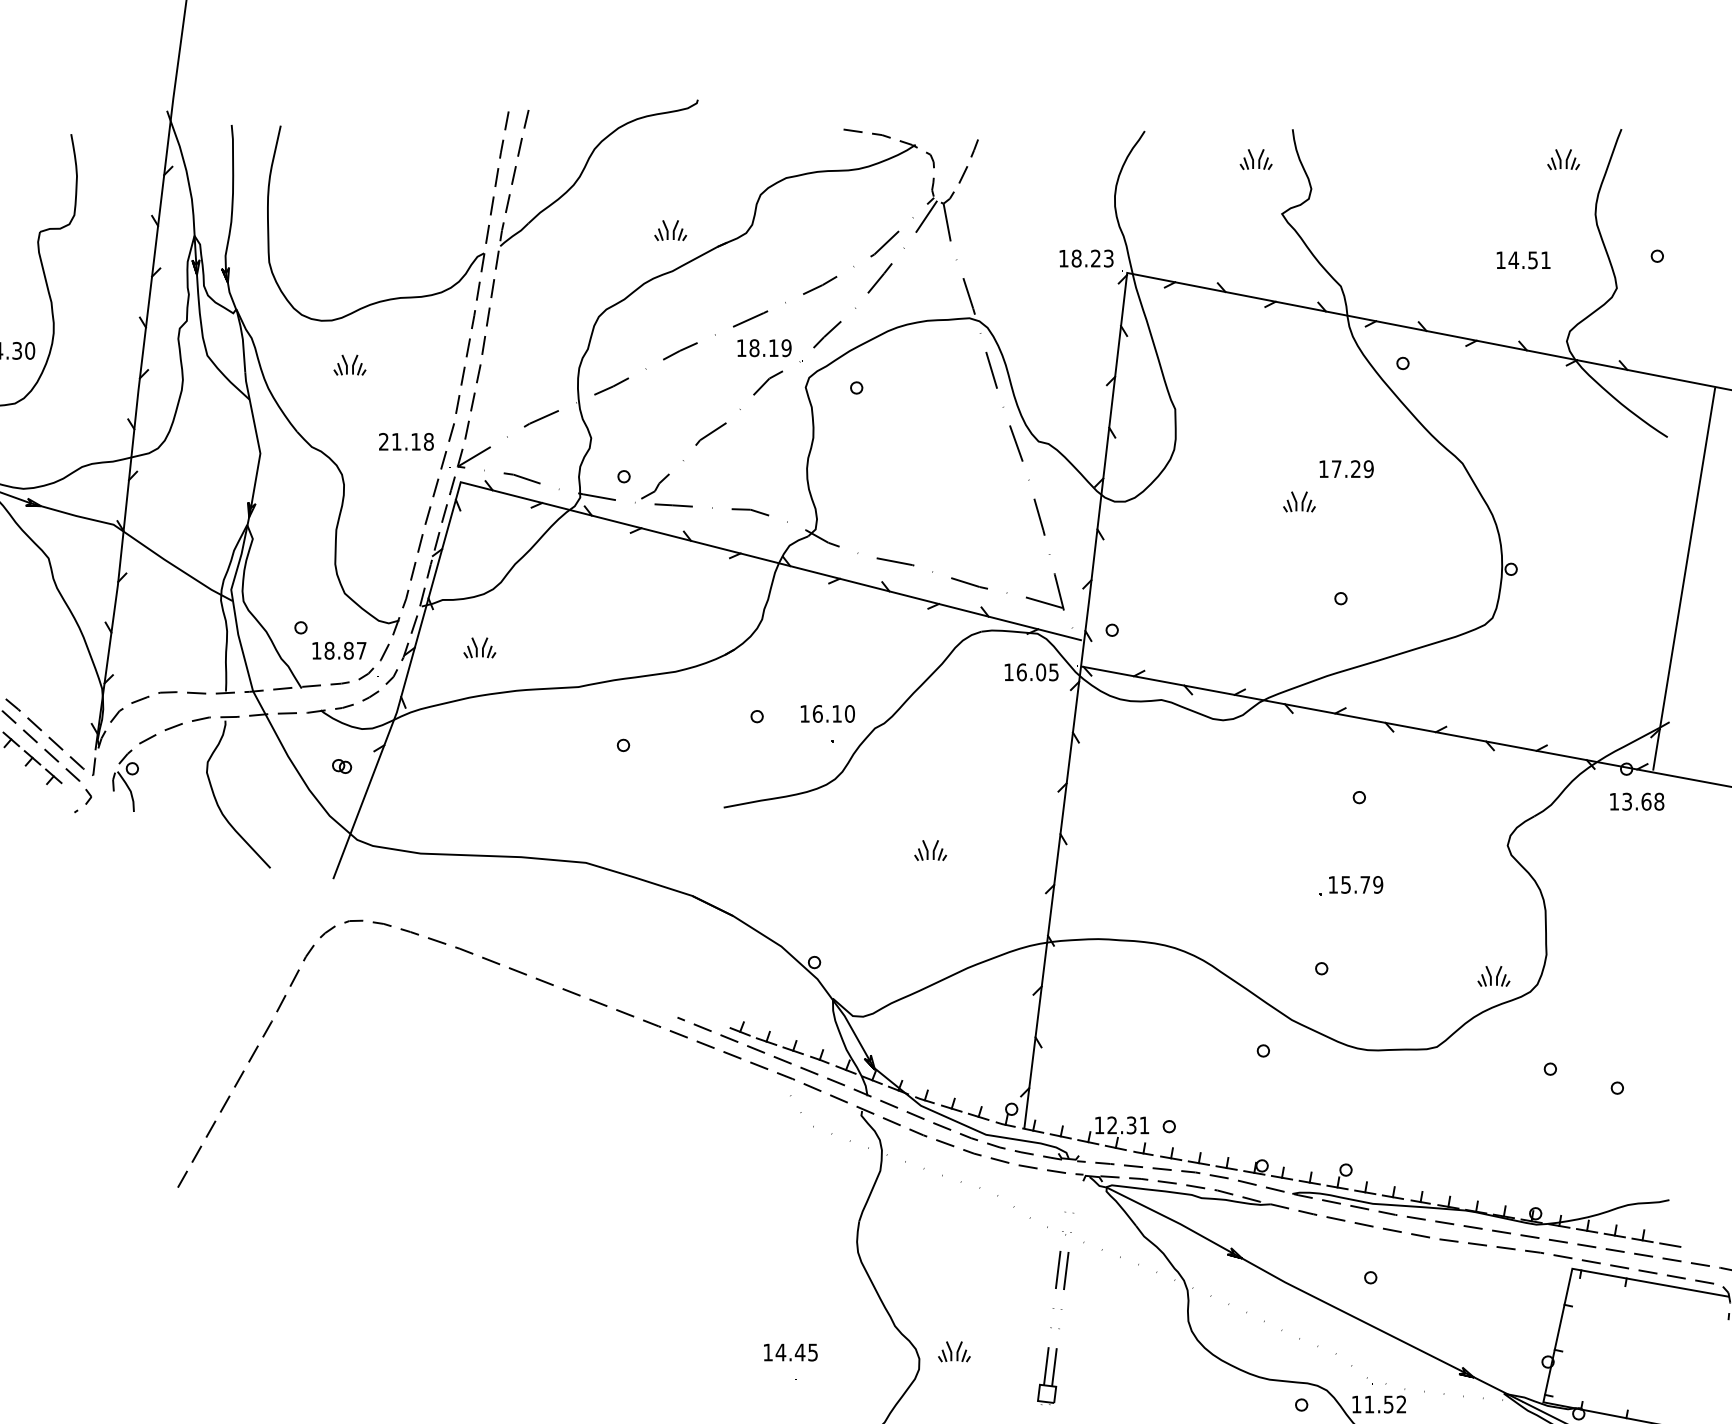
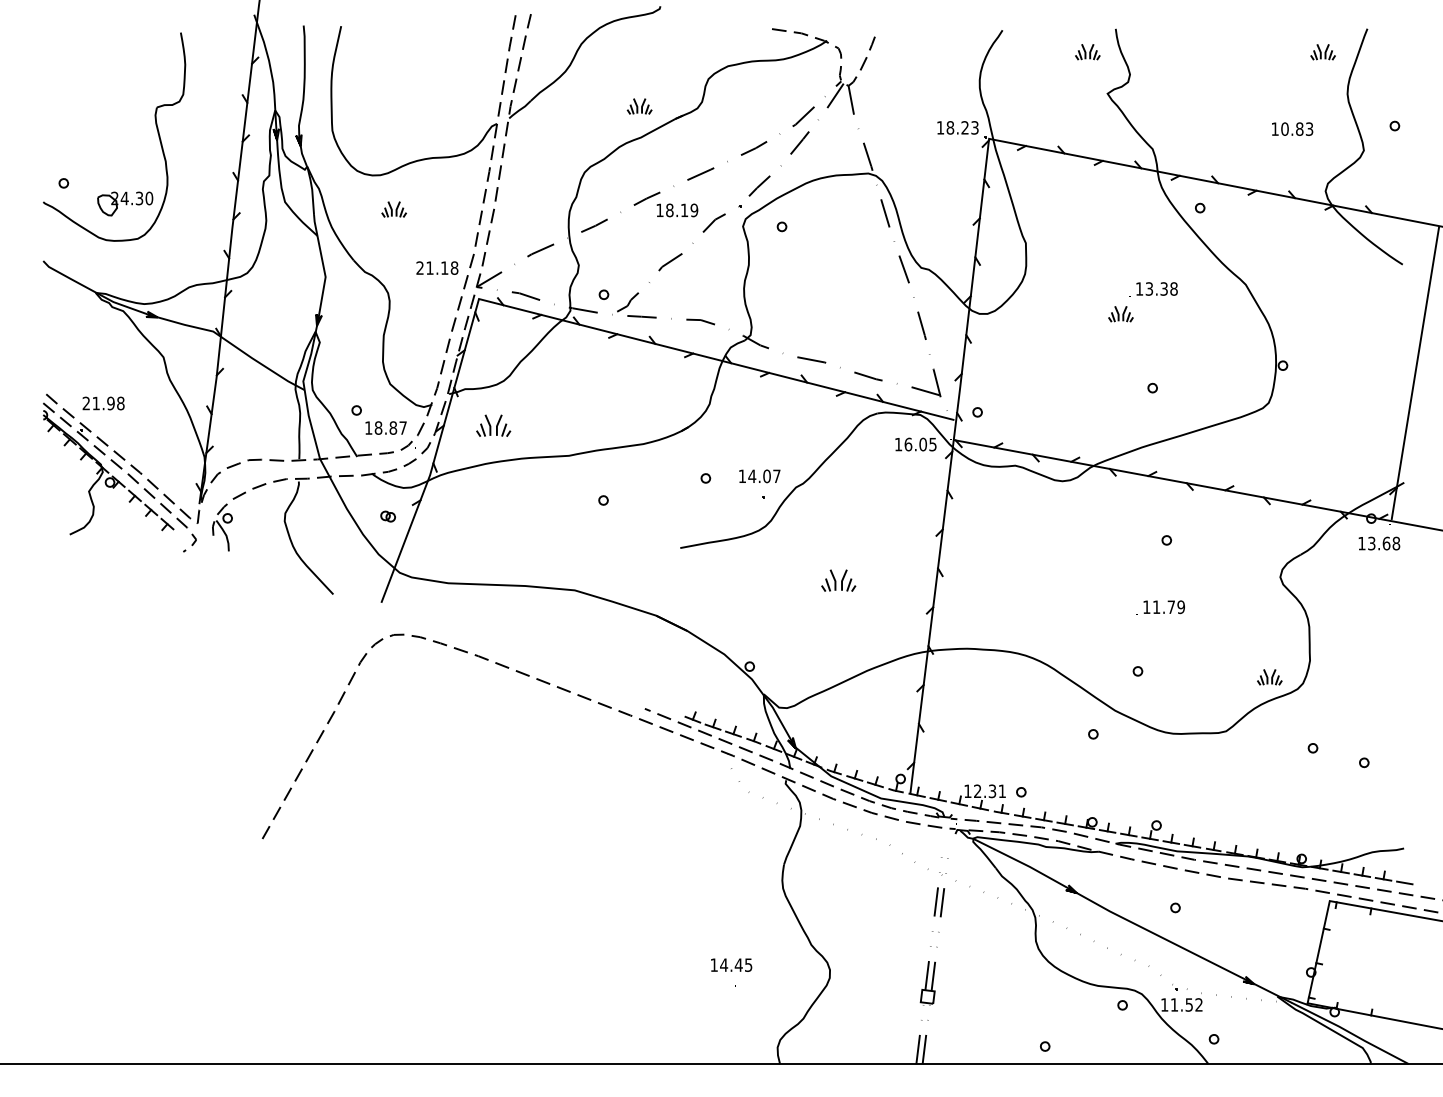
text: (1528, 259) -> (1296, 128), 14.51 -> 10.83
text: (764, 348) -> (677, 210), moved
text: (1352, 468) -> (1161, 288), 17.29 -> 13.38
part: (479, 647) -> (493, 425), size x1.4
text: (833, 714) -> (764, 476), 16.10 -> 14.07
part: (930, 851) -> (838, 581), size x1.4
text: (1345, 885) -> (1156, 607), 15.79 -> 11.79
part: (953, 1351) -> (856, 964), removed

